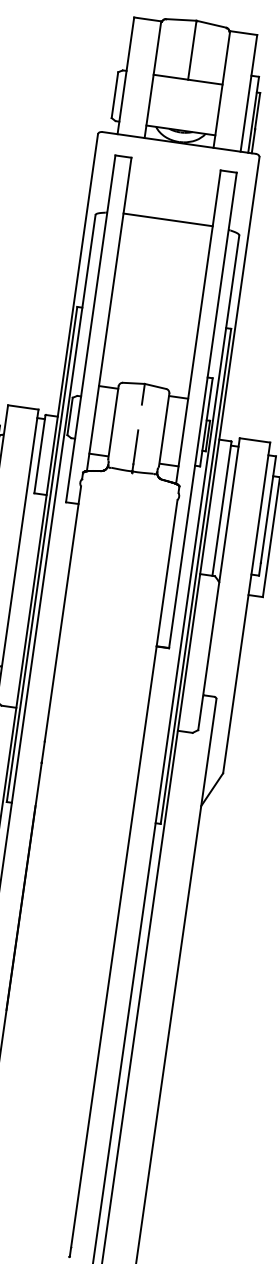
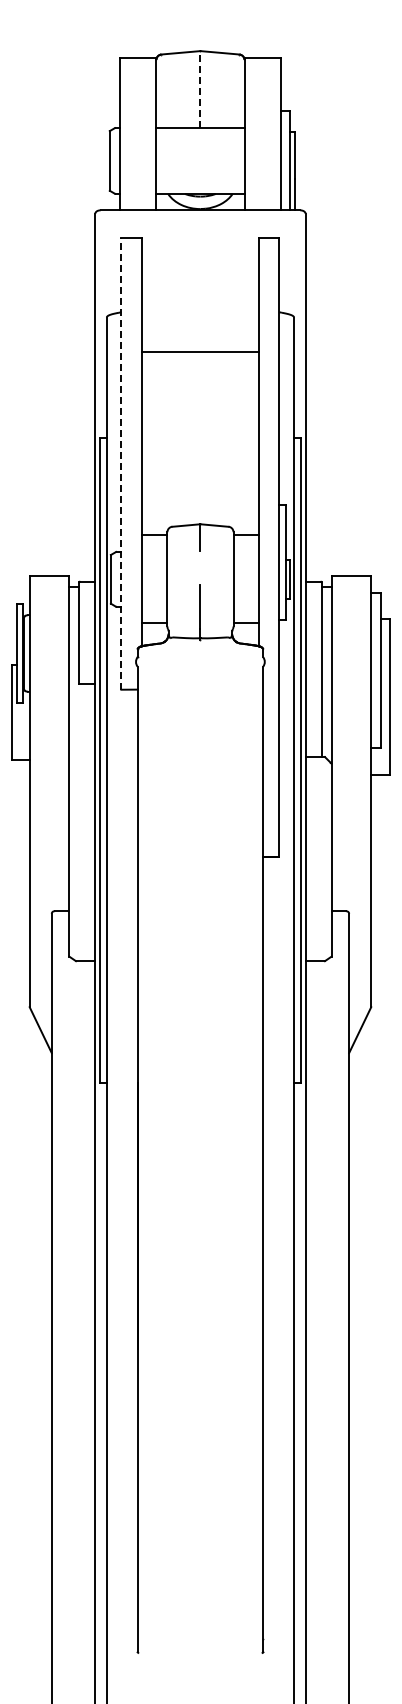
line: (192, 50) -> (200, 89), solid -> dashed
line: (168, 219) -> (200, 351), moved
line: (90, 328) -> (121, 463), solid -> dashed

